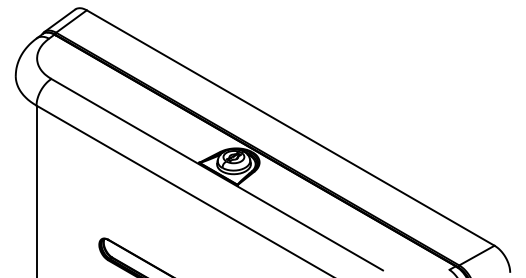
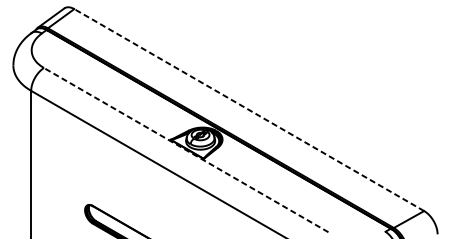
line: (290, 127) -> (249, 109), solid -> dashed
line: (216, 174) -> (185, 149), solid -> dashed

